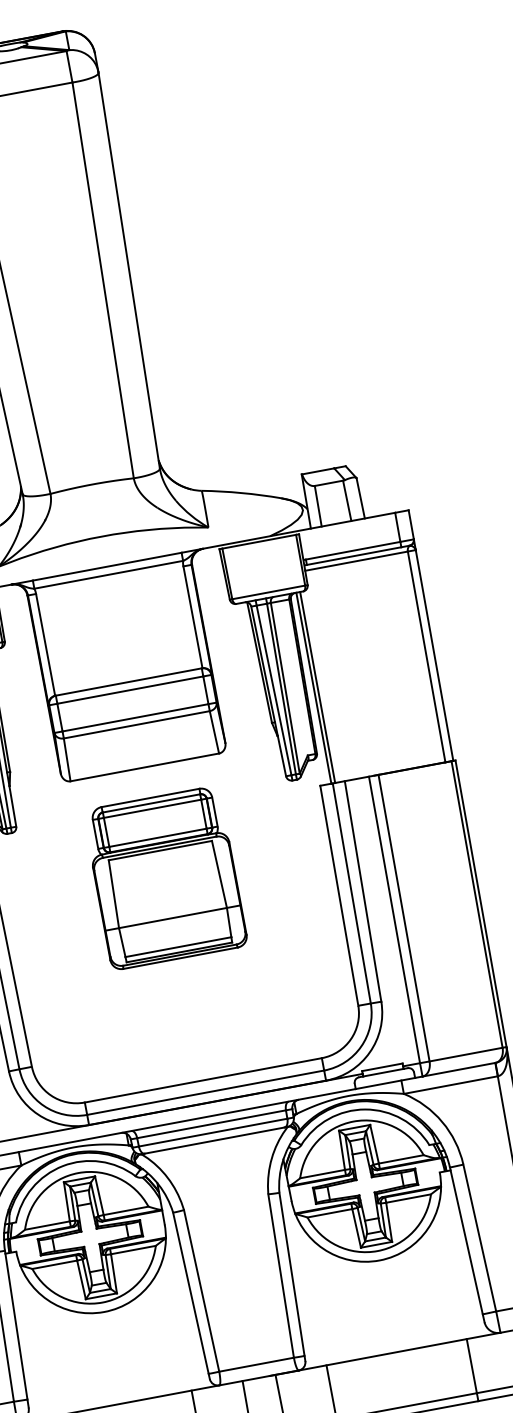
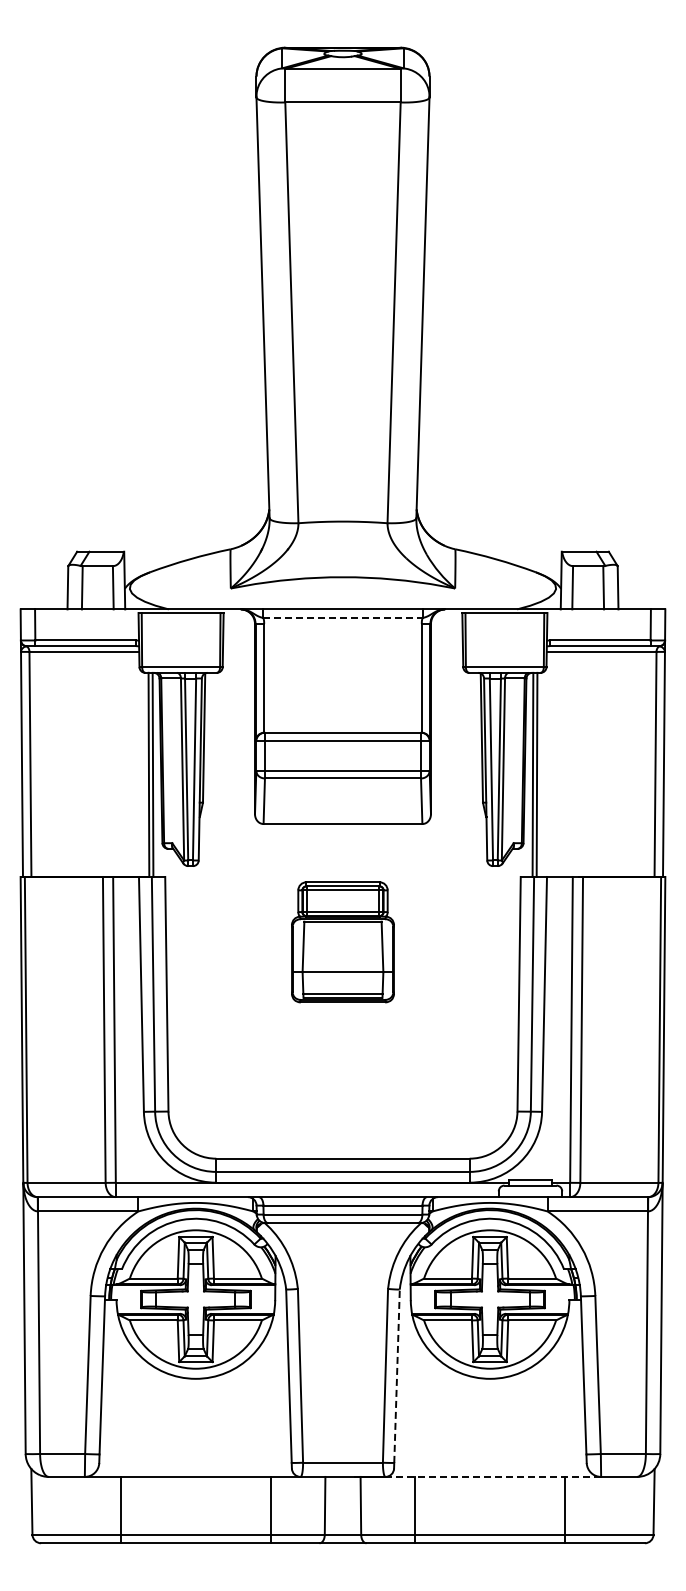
line: (109, 575) -> (343, 618), solid -> dashed
part: (164, 877) -> (342, 941), size x0.7
line: (292, 1274) -> (397, 1376), solid -> dashed
line: (399, 1351) -> (493, 1476), solid -> dashed

